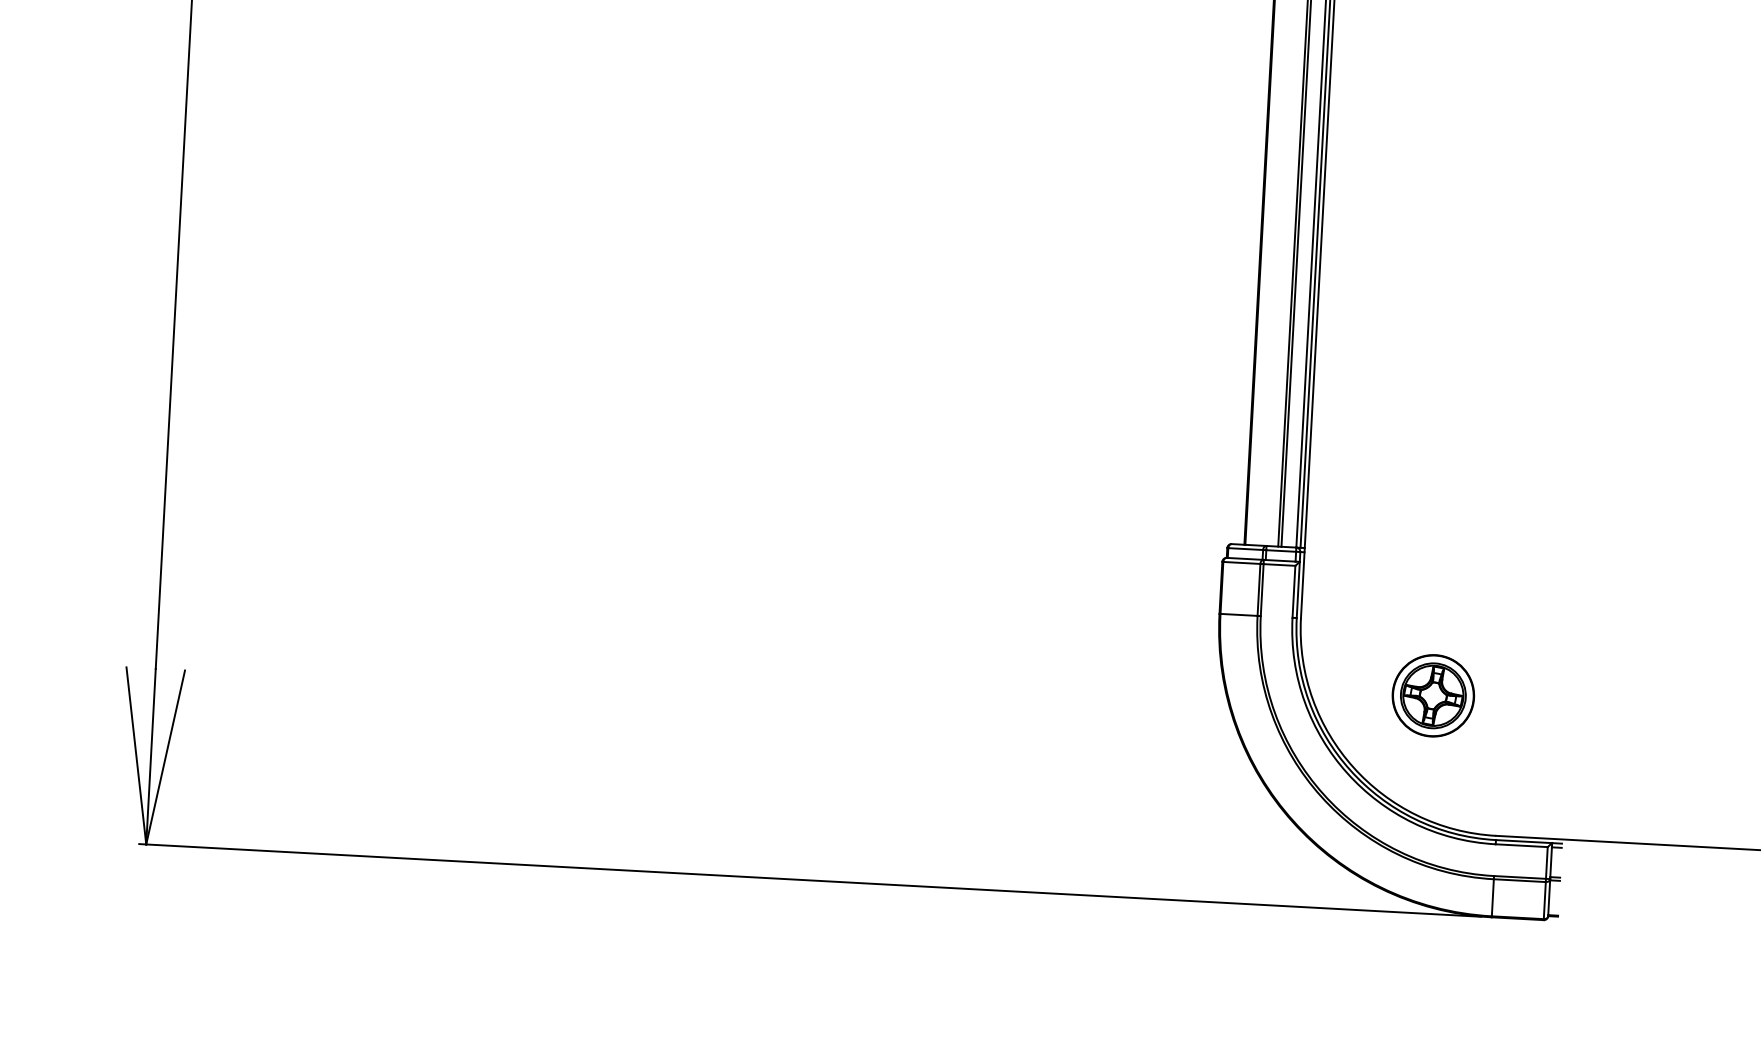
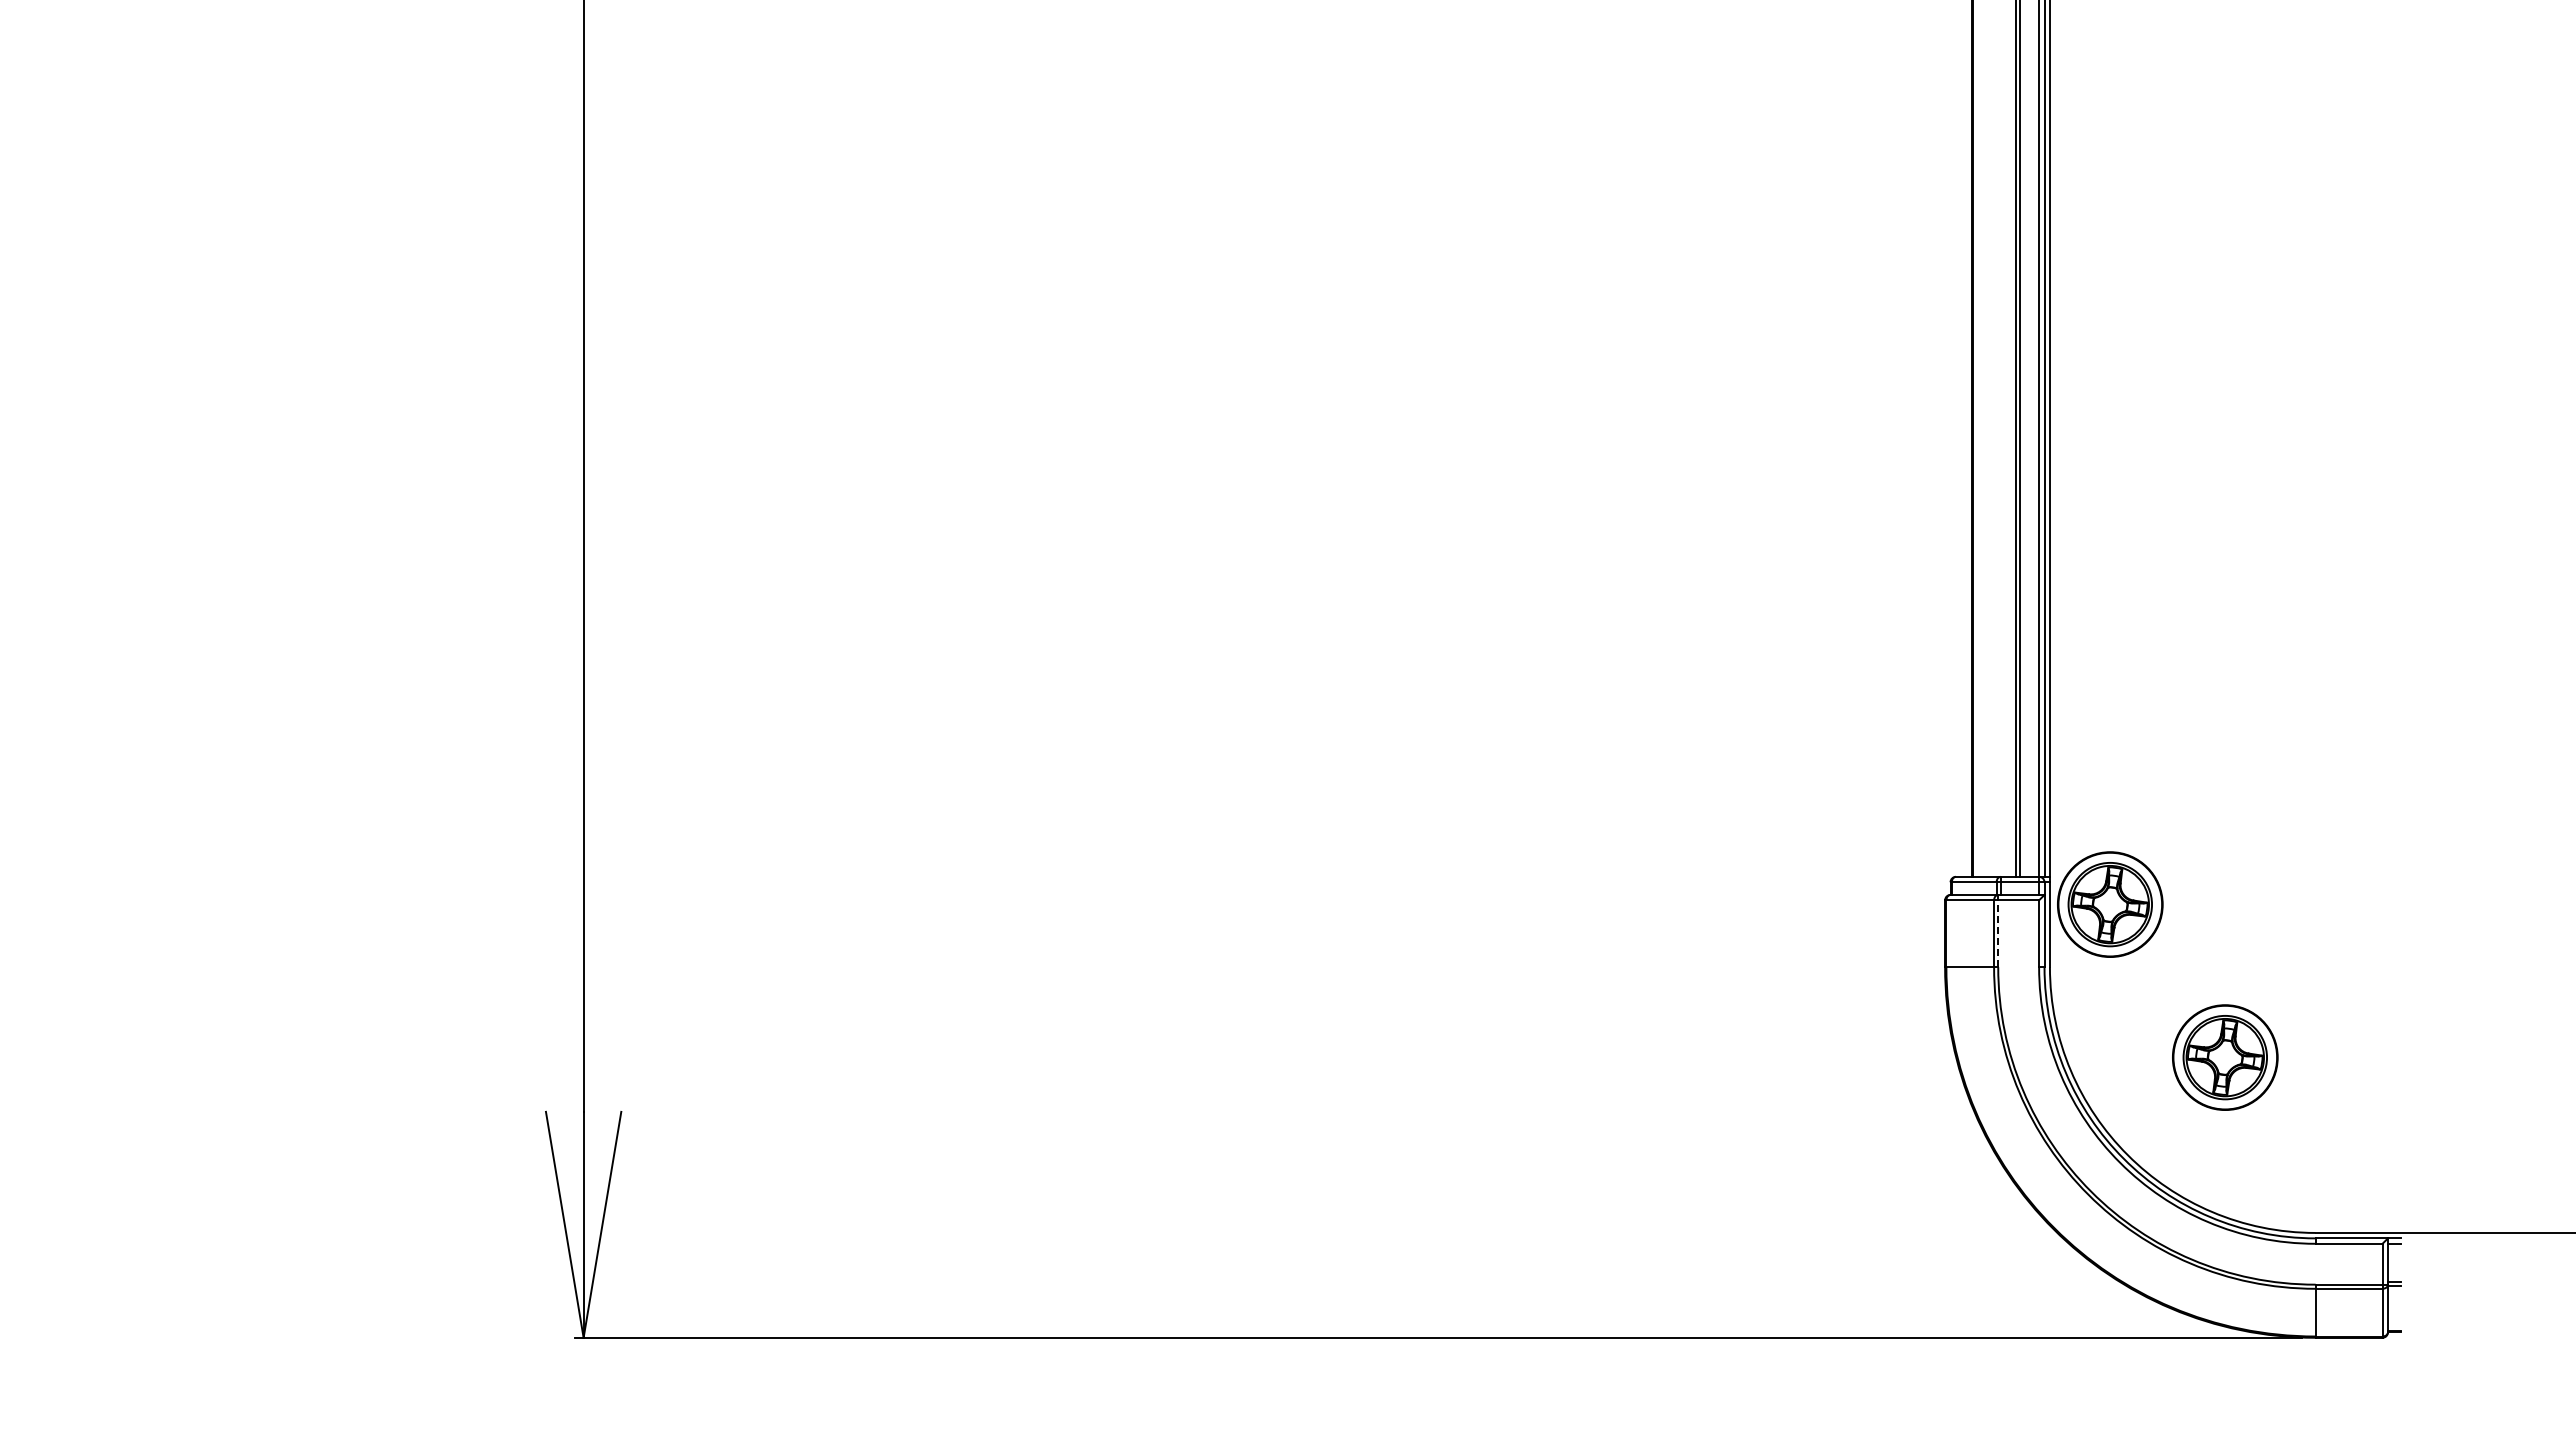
part: (1350, 572) -> (2110, 904), added
line: (1262, 589) -> (1998, 933), solid -> dashed

